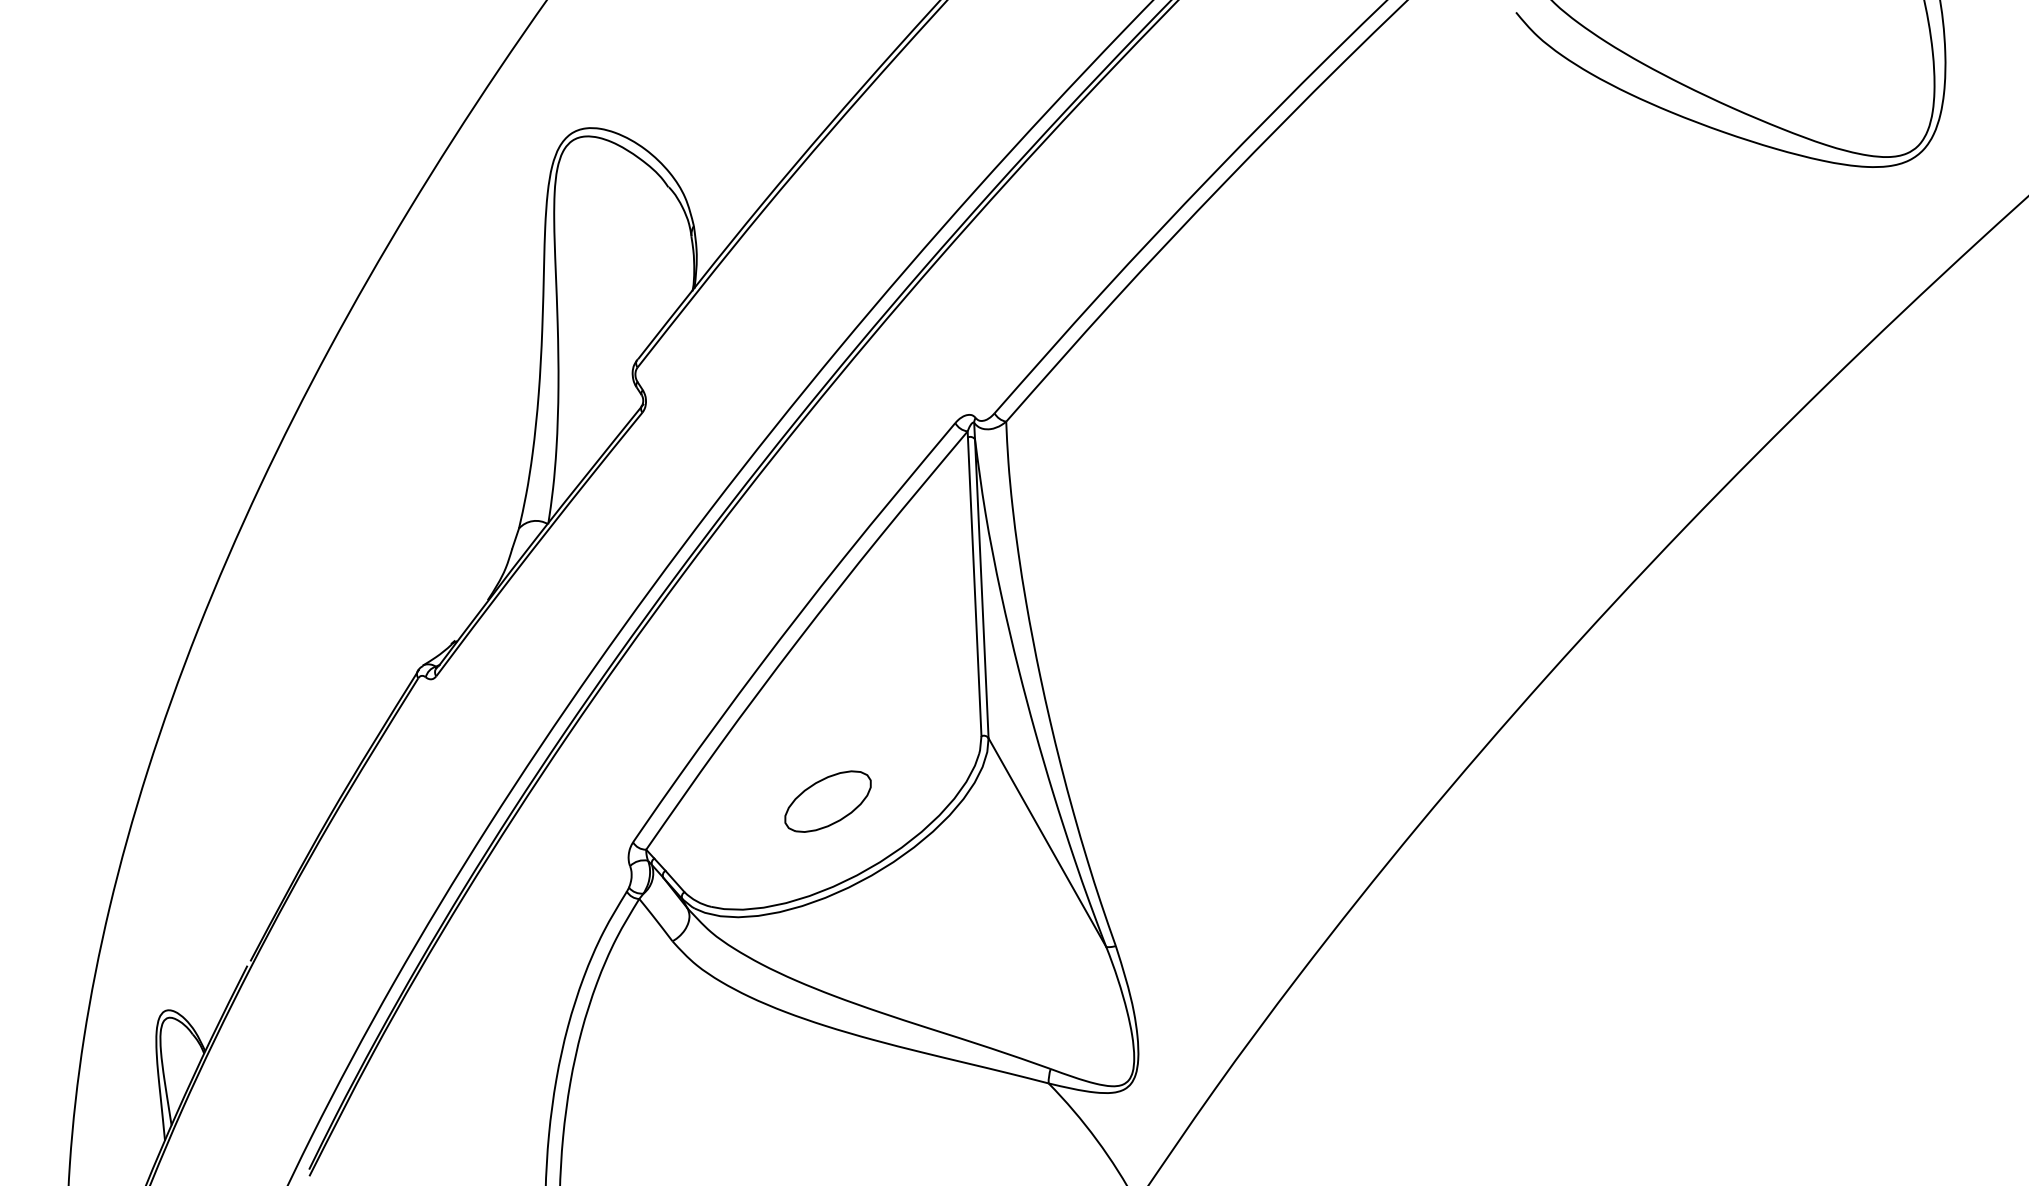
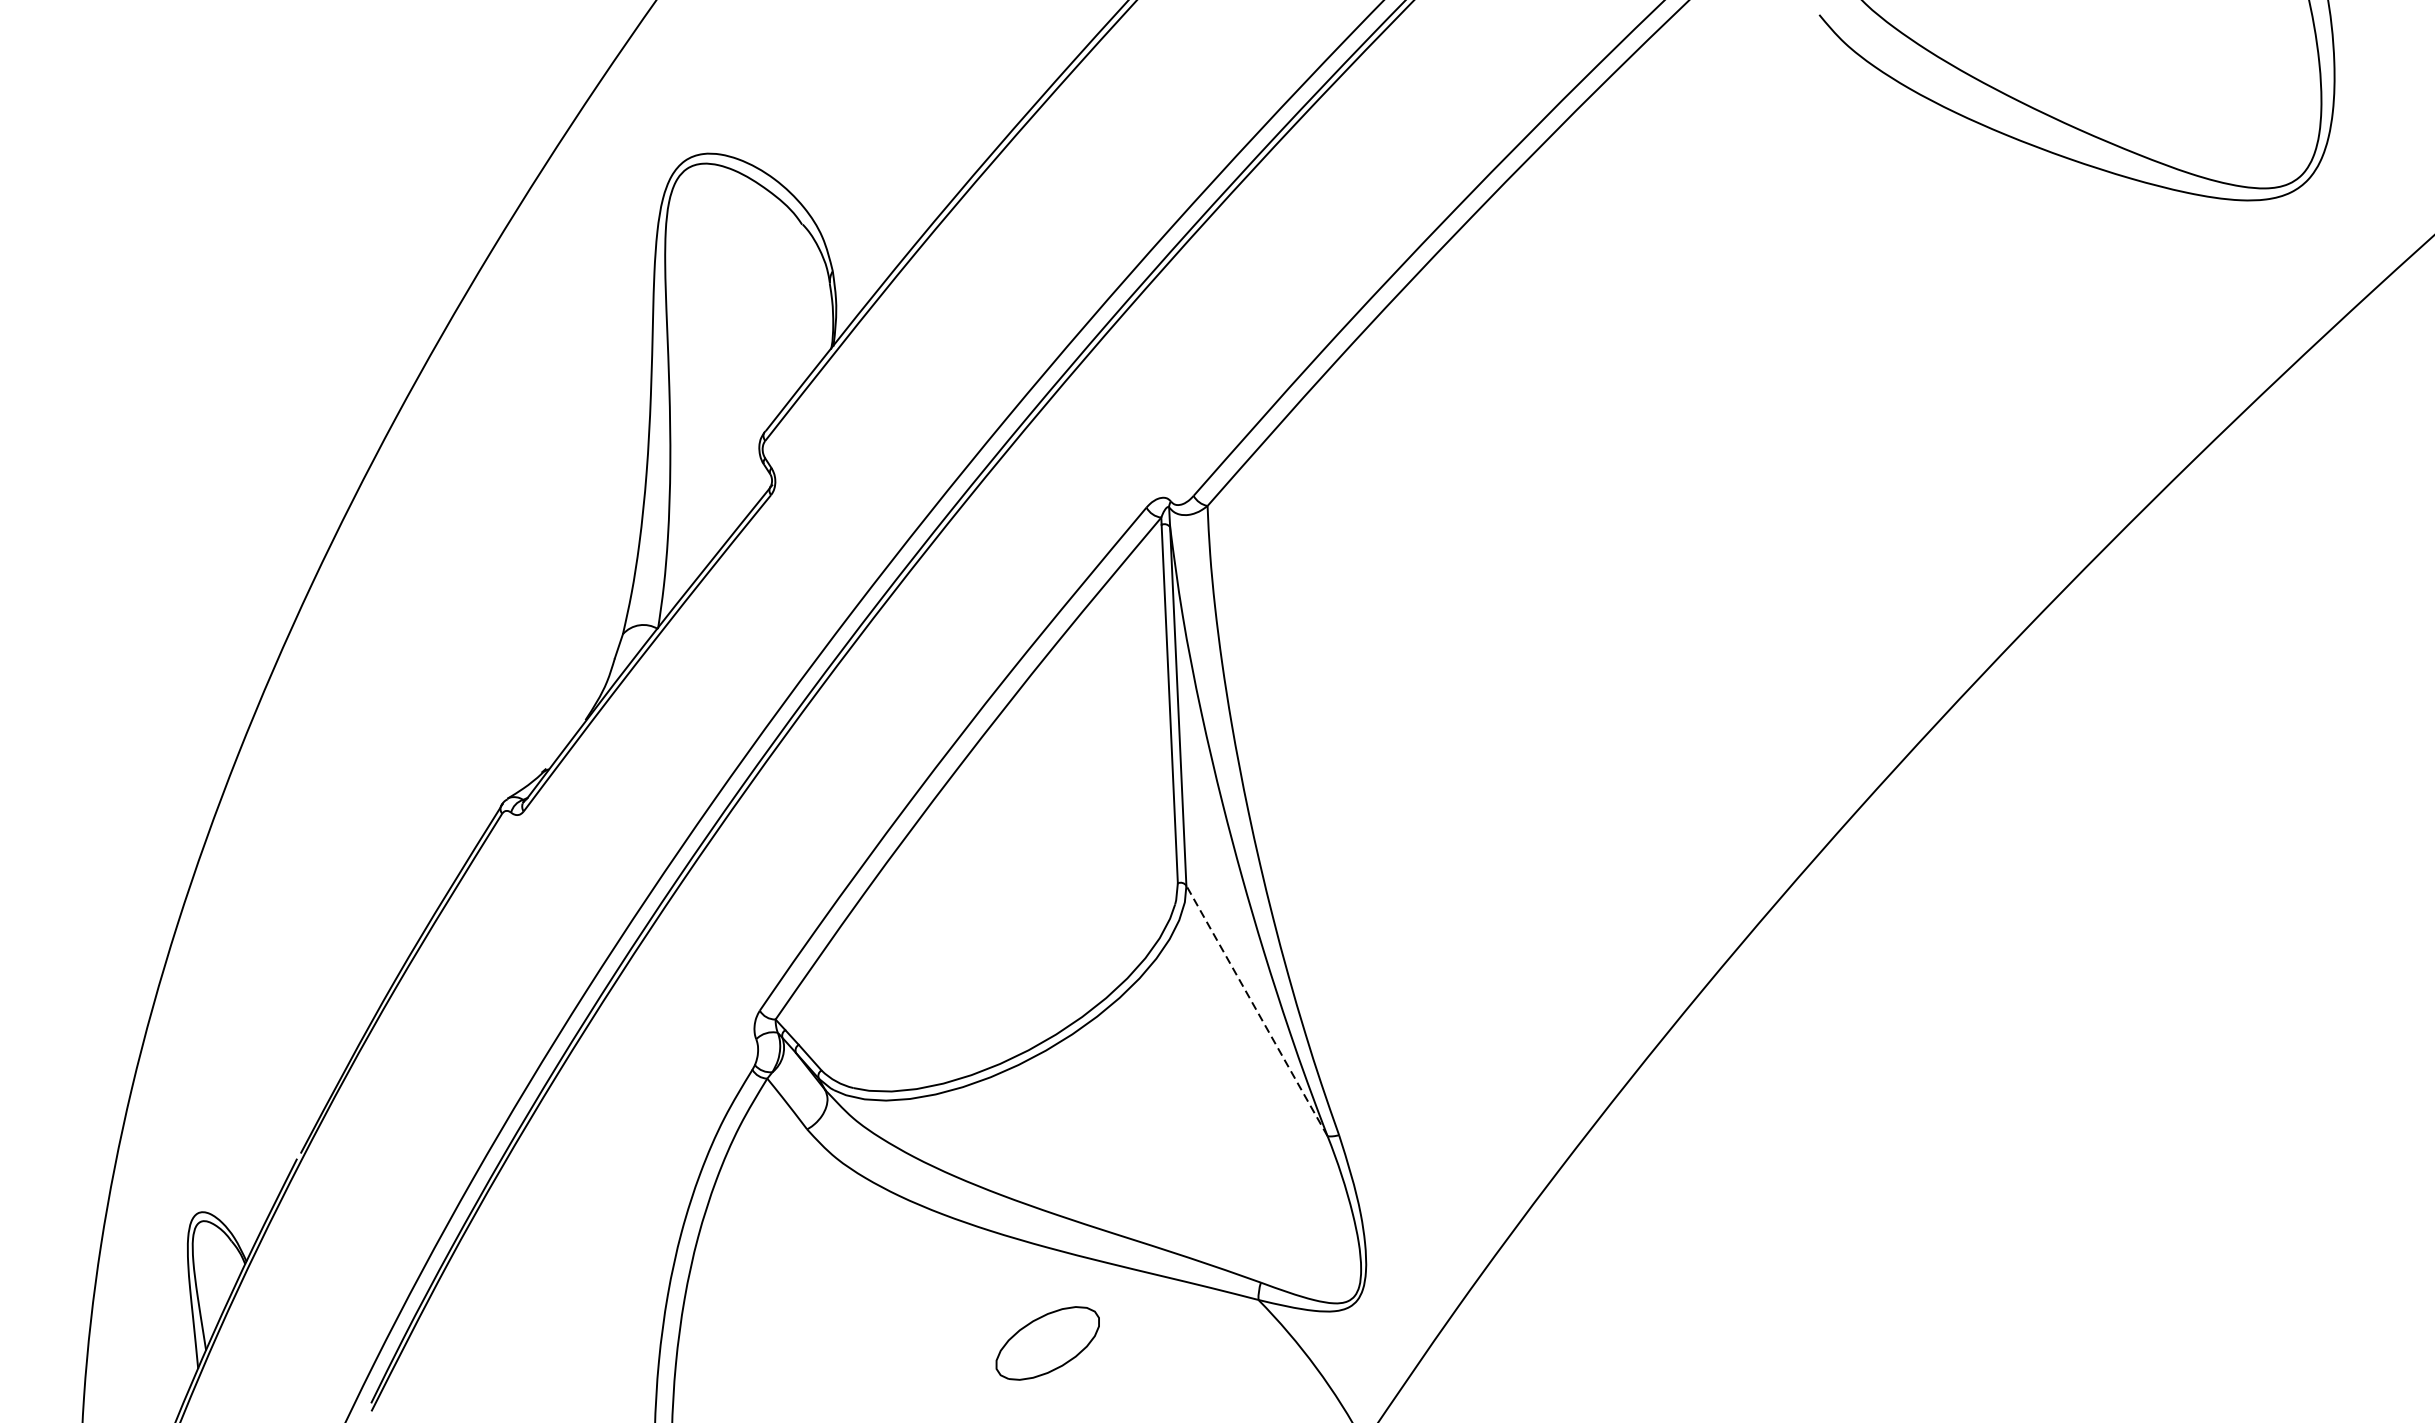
part: (827, 801) -> (1047, 1343), moved
line: (1047, 842) -> (1257, 1010), solid -> dashed

